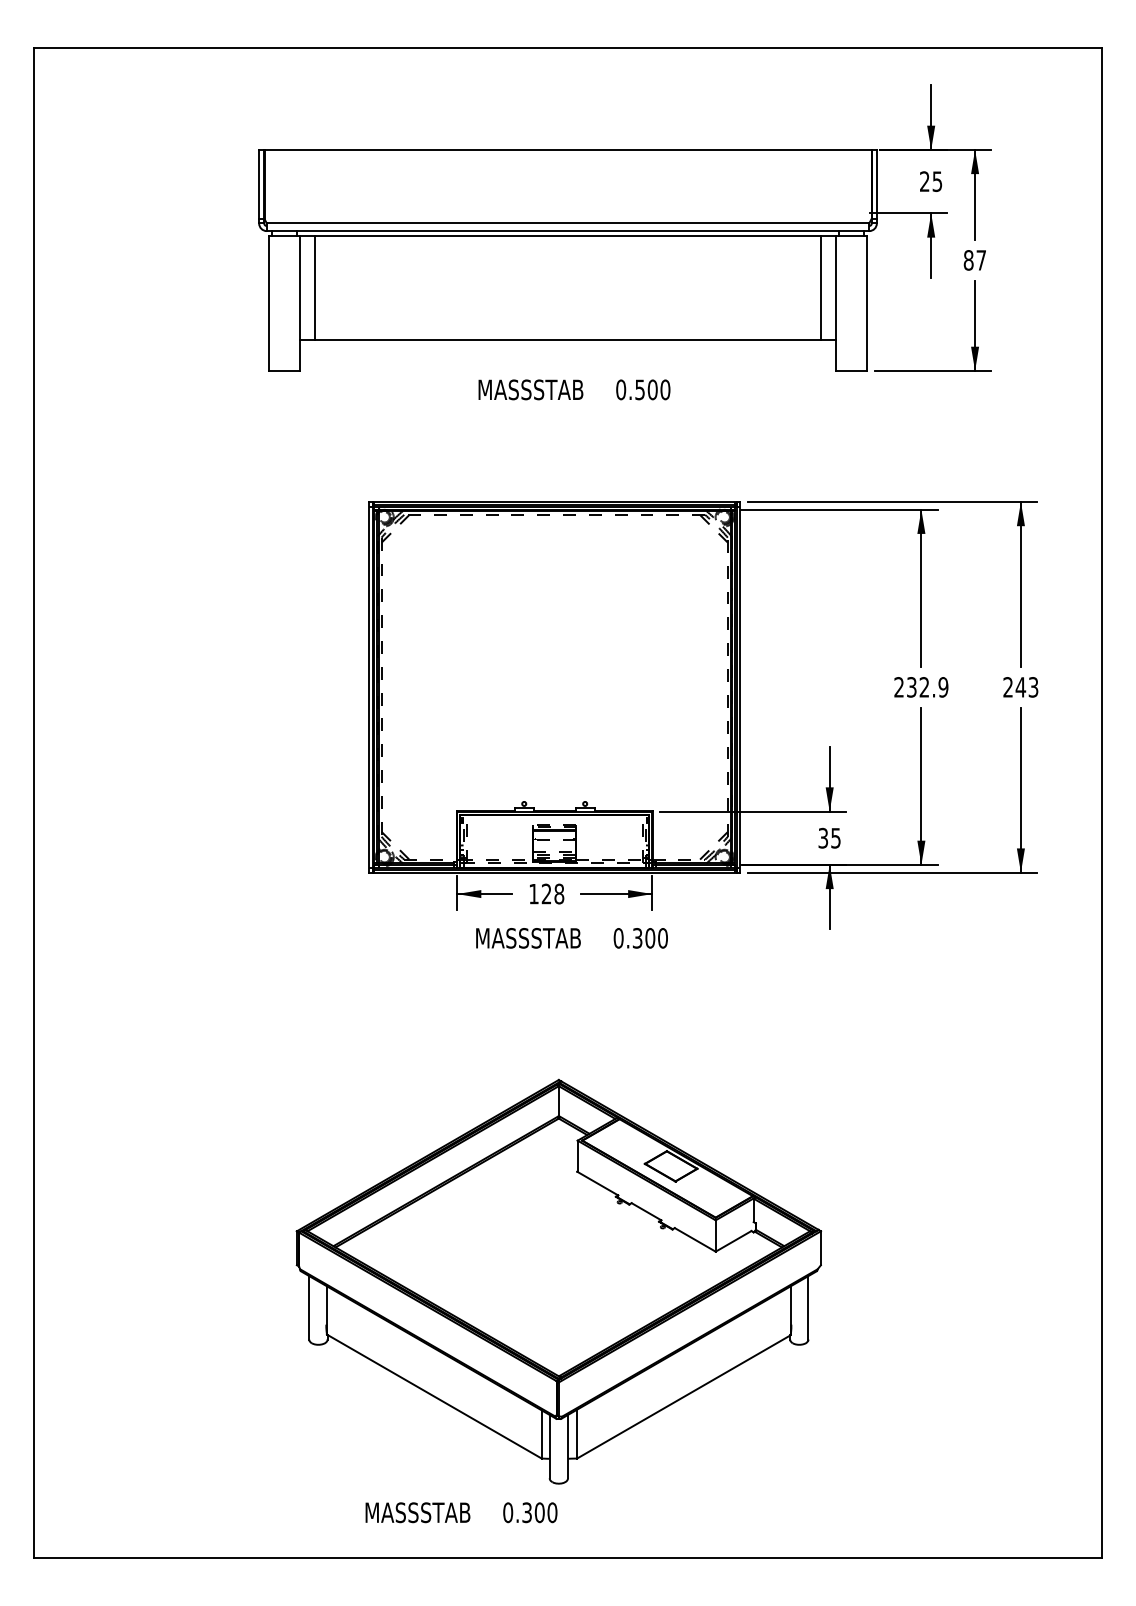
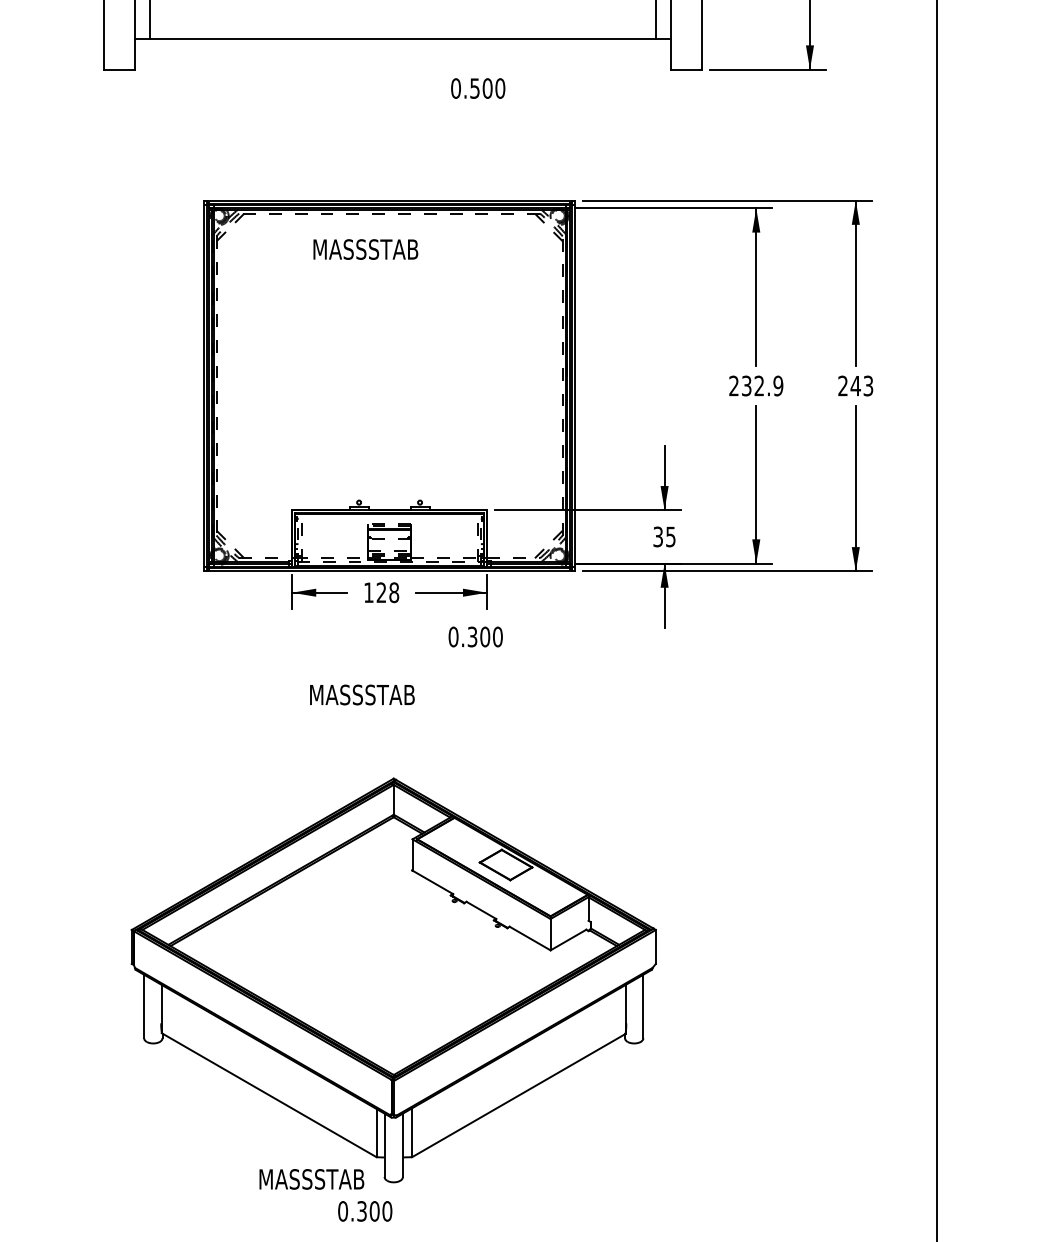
text: (530, 389) -> (365, 249), moved
text: (528, 938) -> (362, 695), moved
text: (417, 1512) -> (311, 1179), moved

